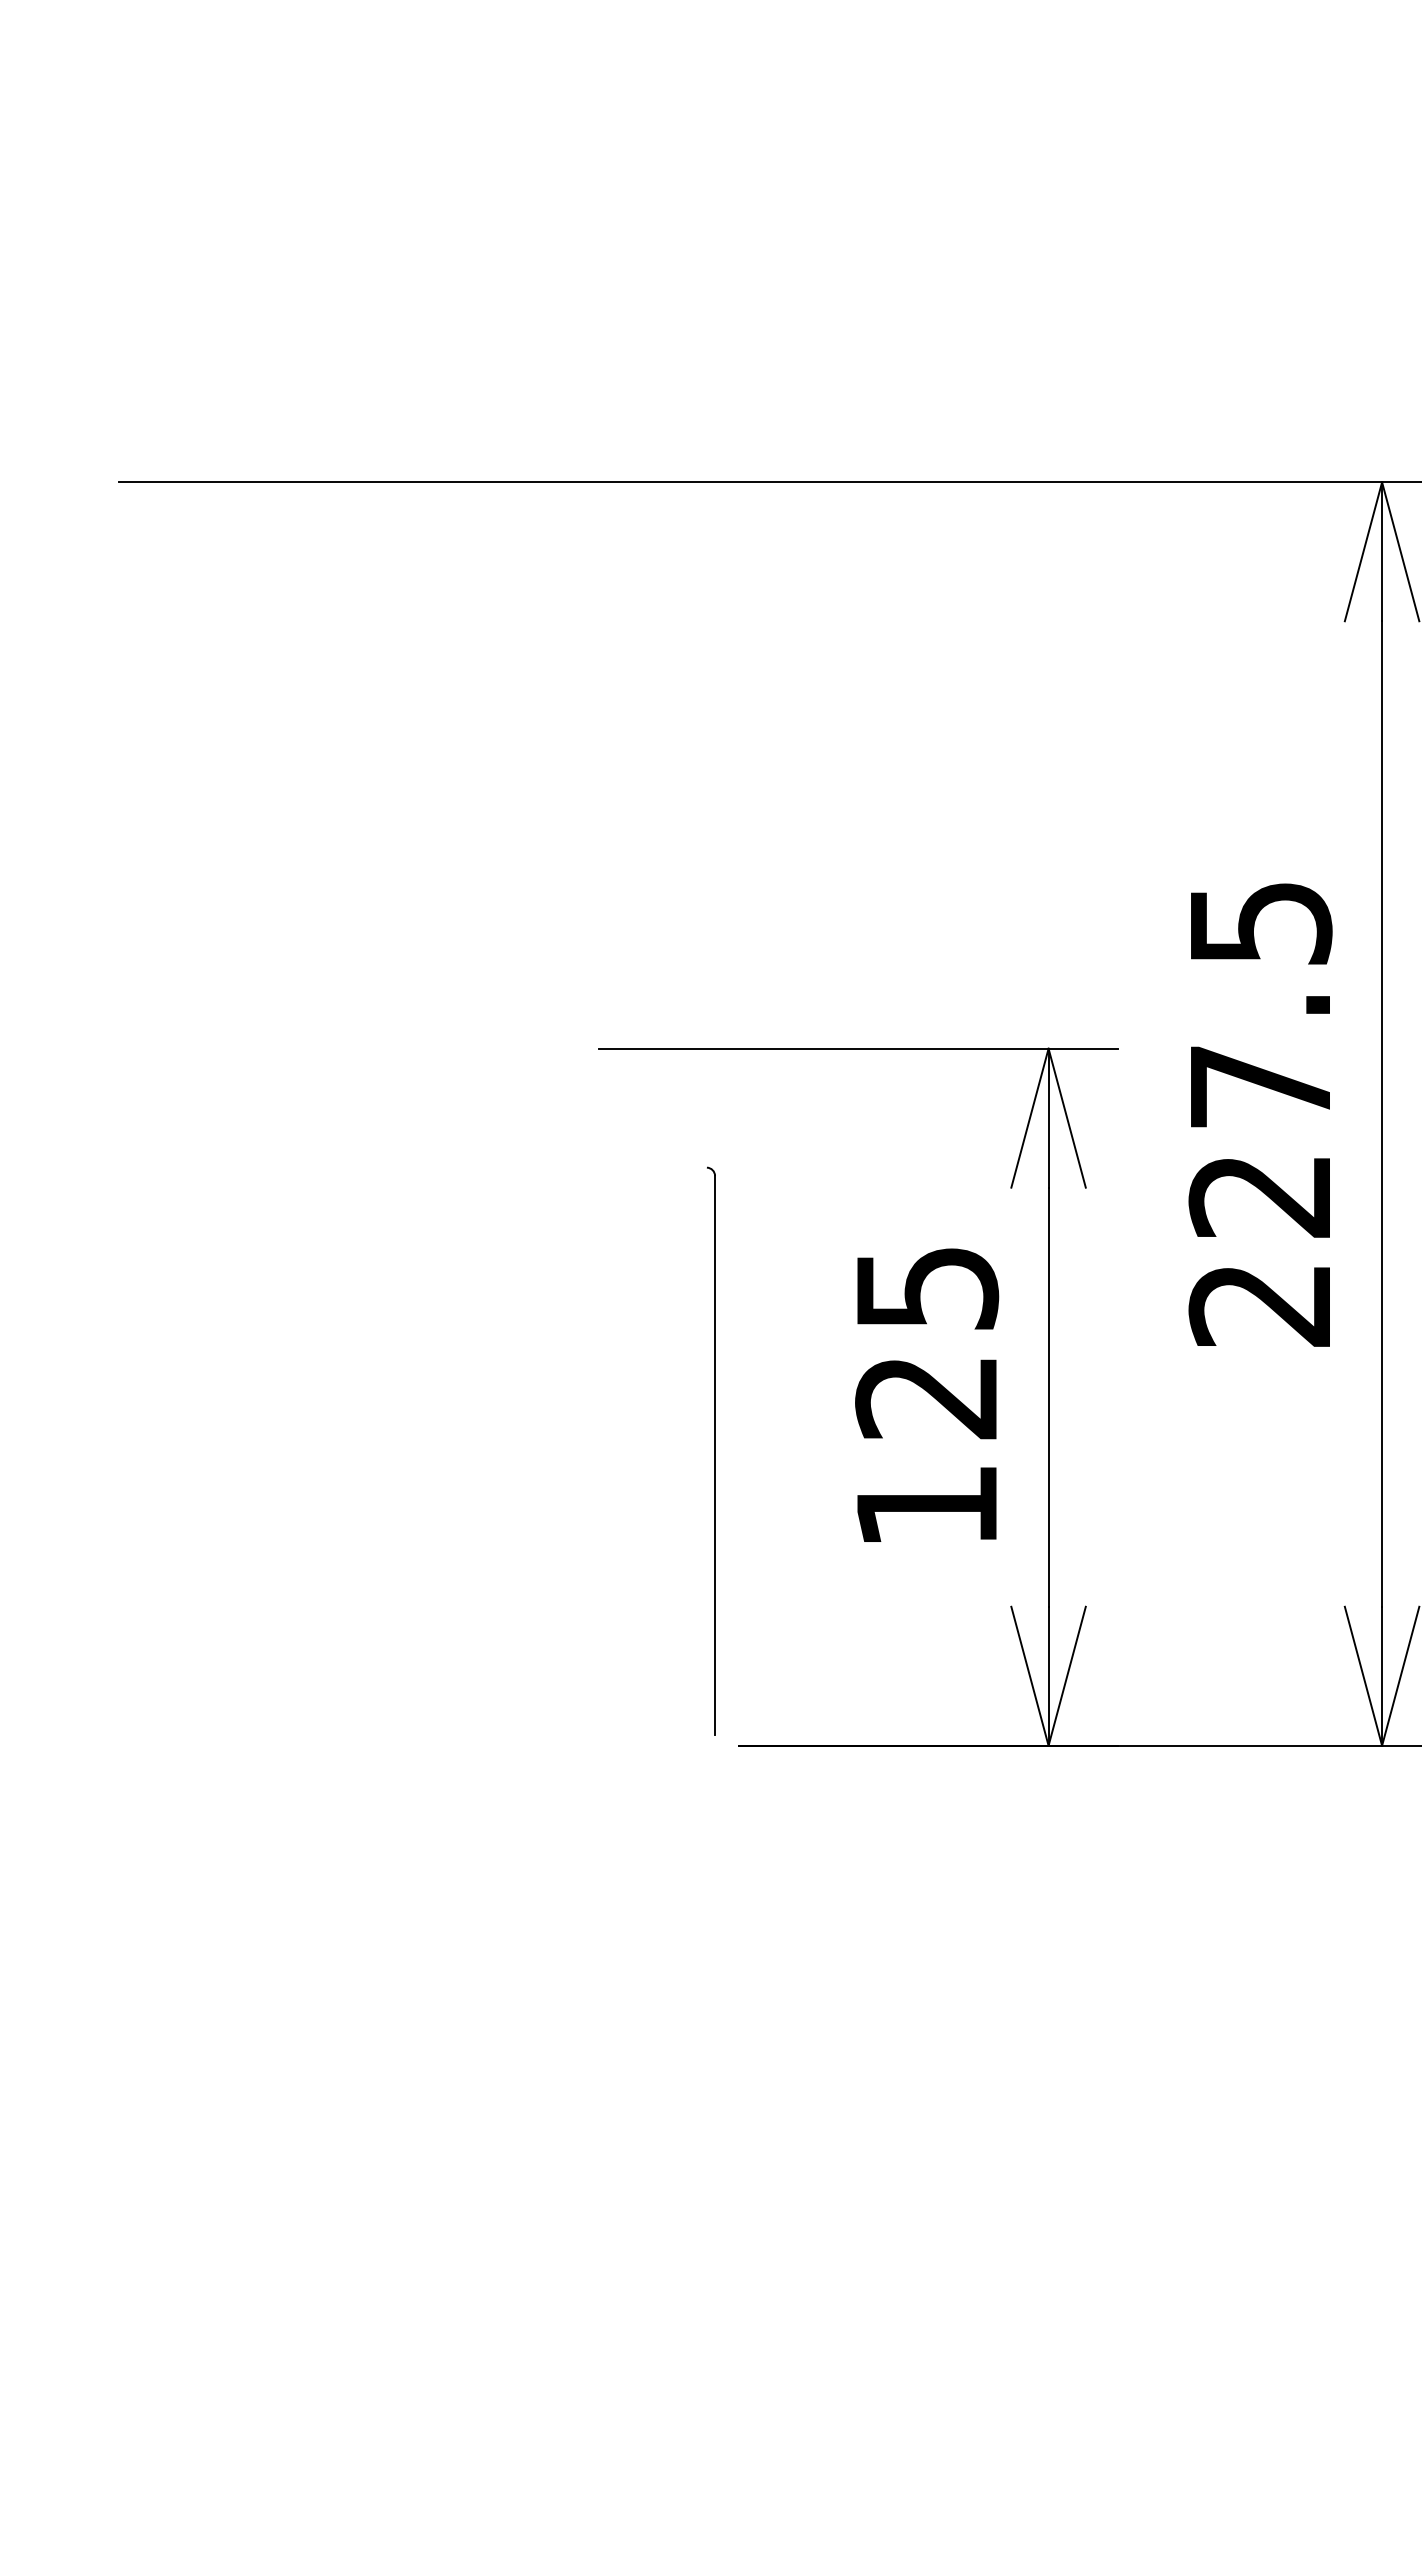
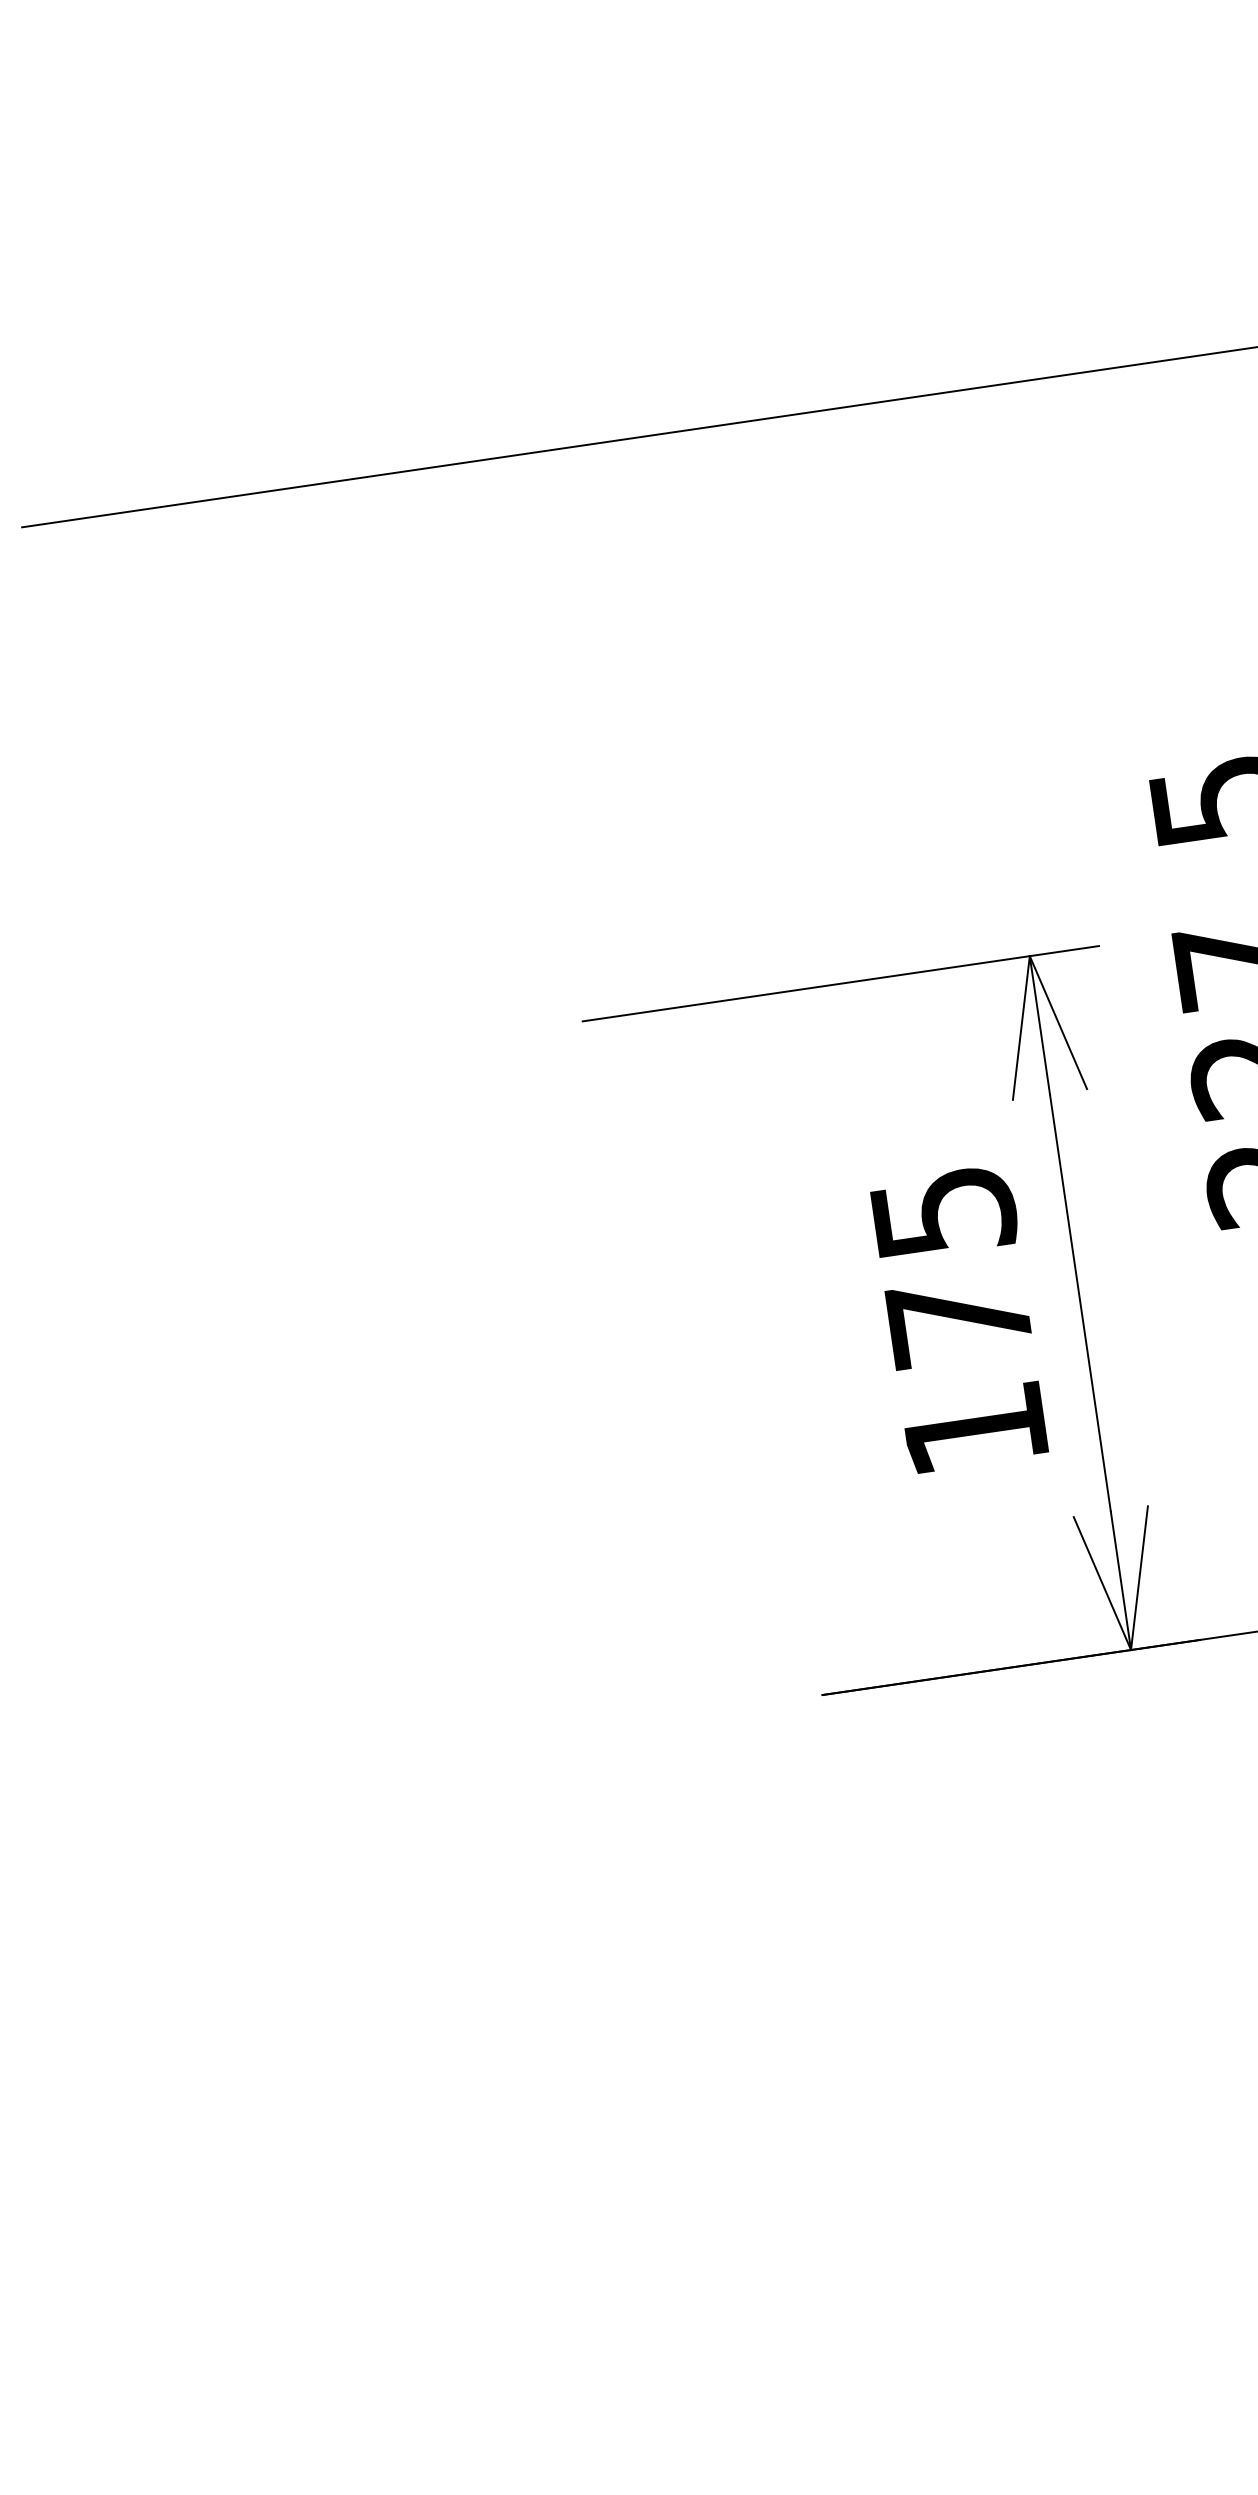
text: (925, 1398) -> (958, 1322), 125 -> 175
part: (711, 1450) -> (752, 1405), removed

